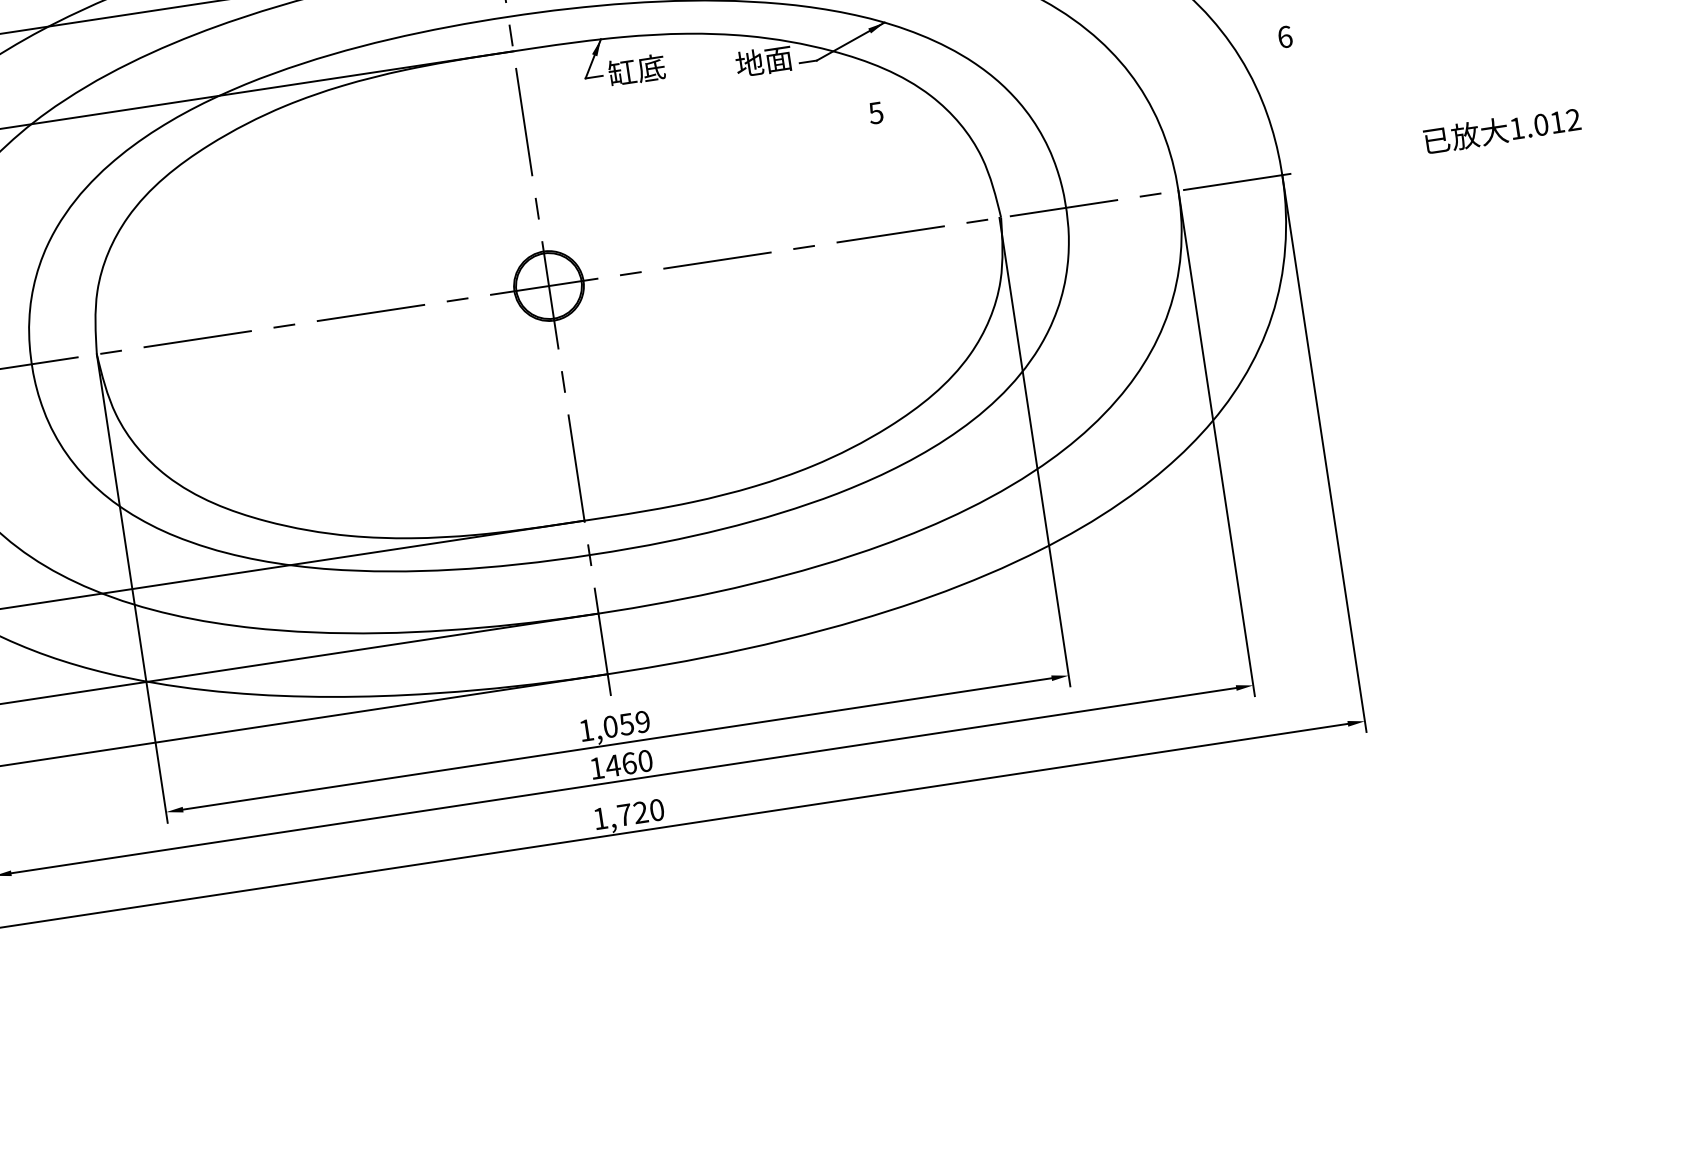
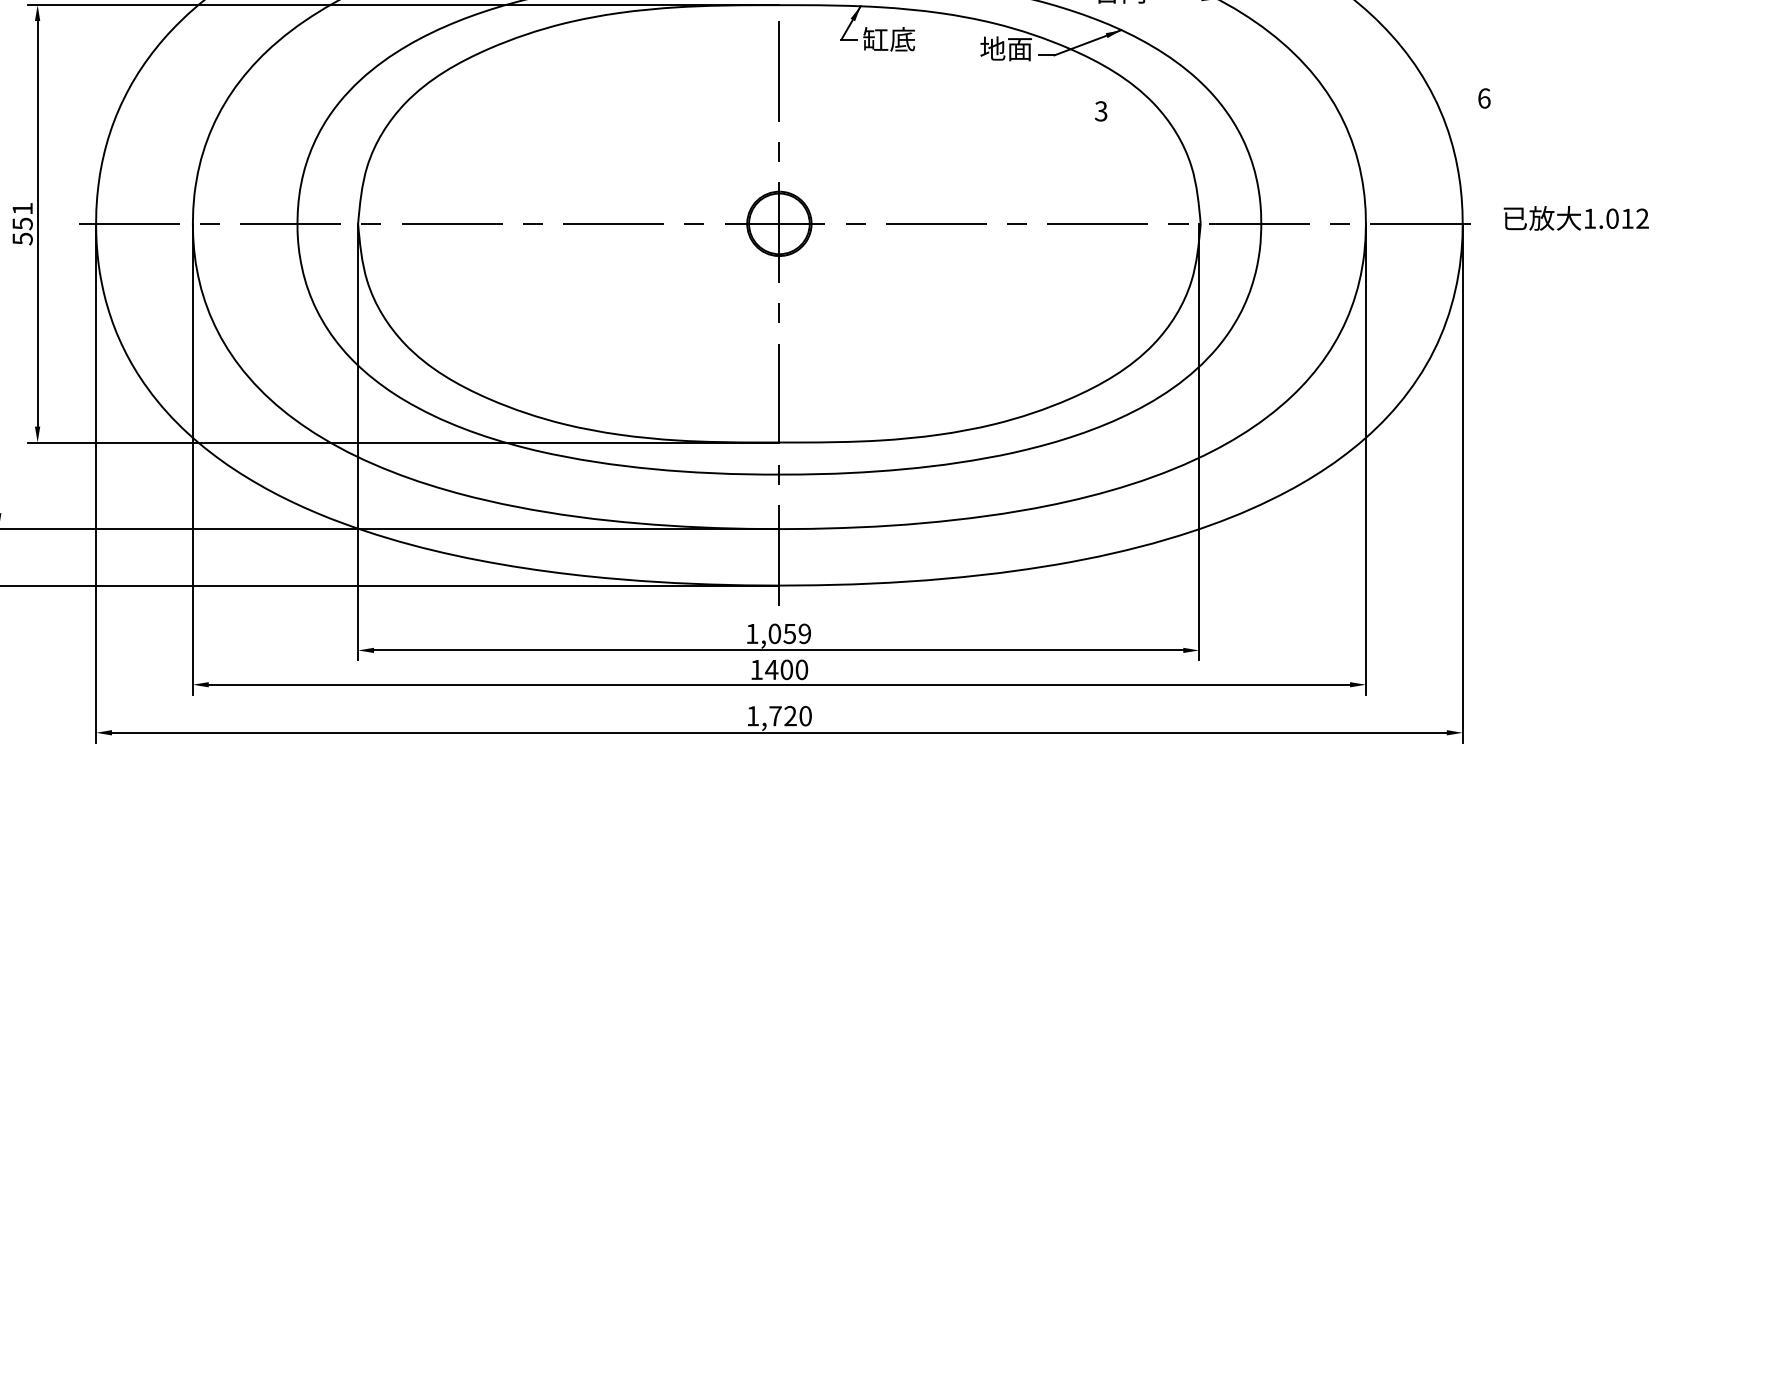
text: (876, 113) -> (1101, 111), 5 -> 3
text: (1501, 130) -> (1575, 218), moved
text: (628, 763) -> (786, 669), 1460 -> 1400

